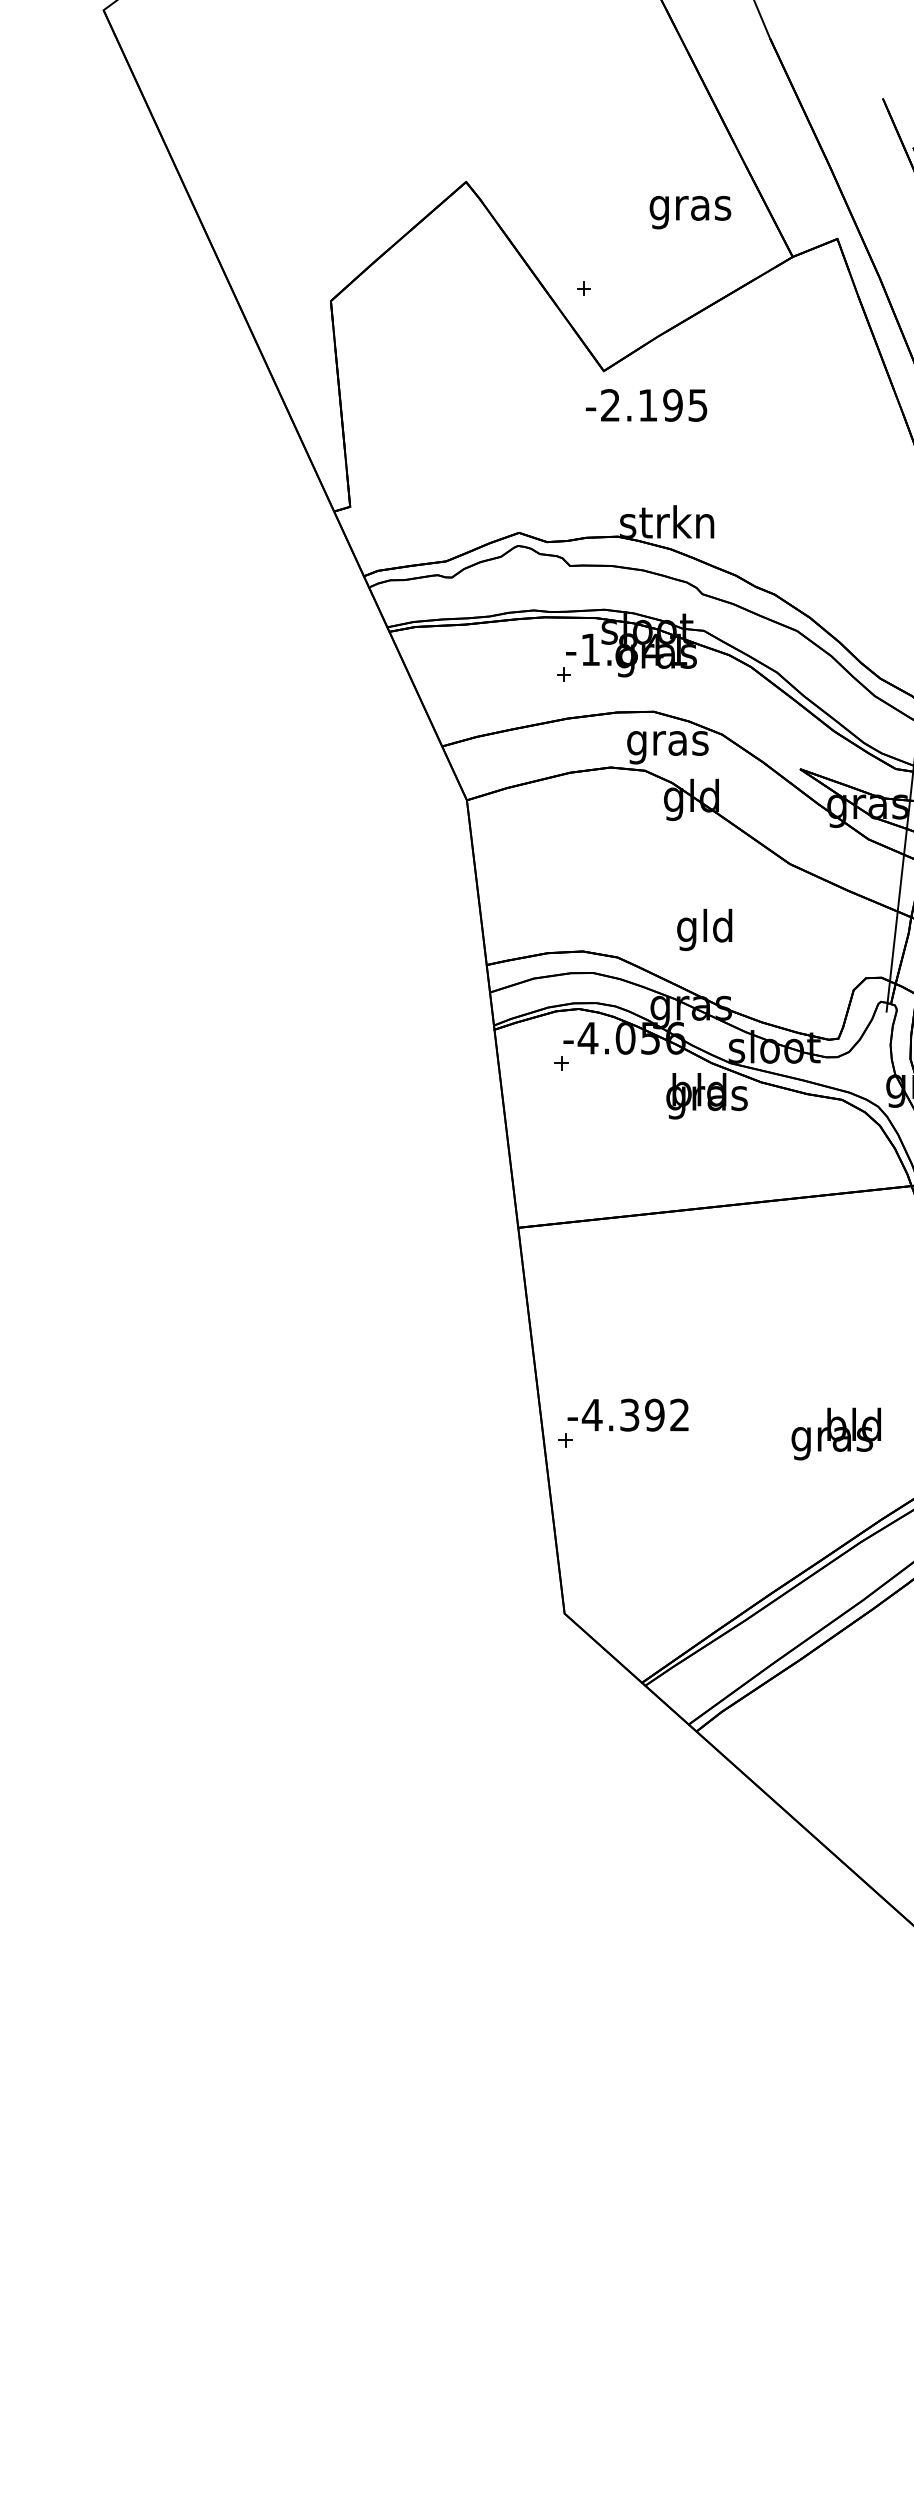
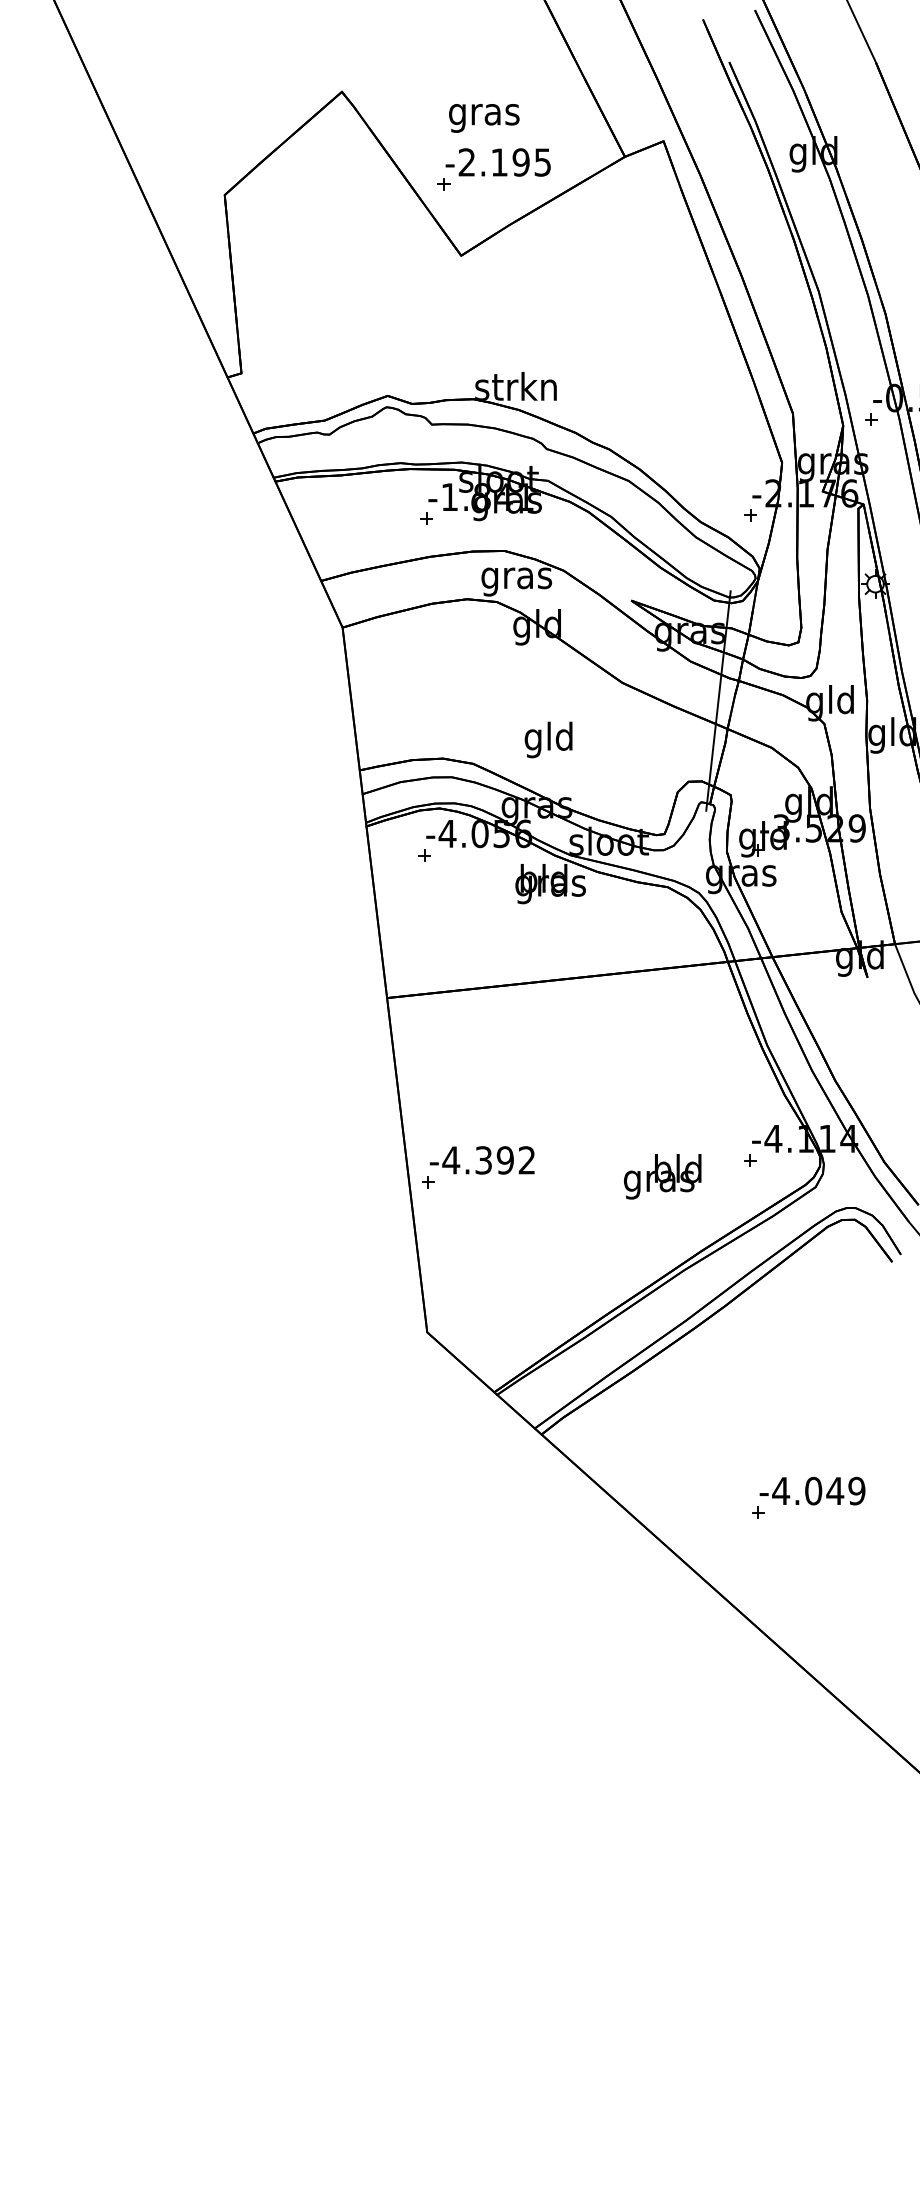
text: (690, 212) -> (484, 118), moved
text: (645, 405) -> (497, 162), moved

